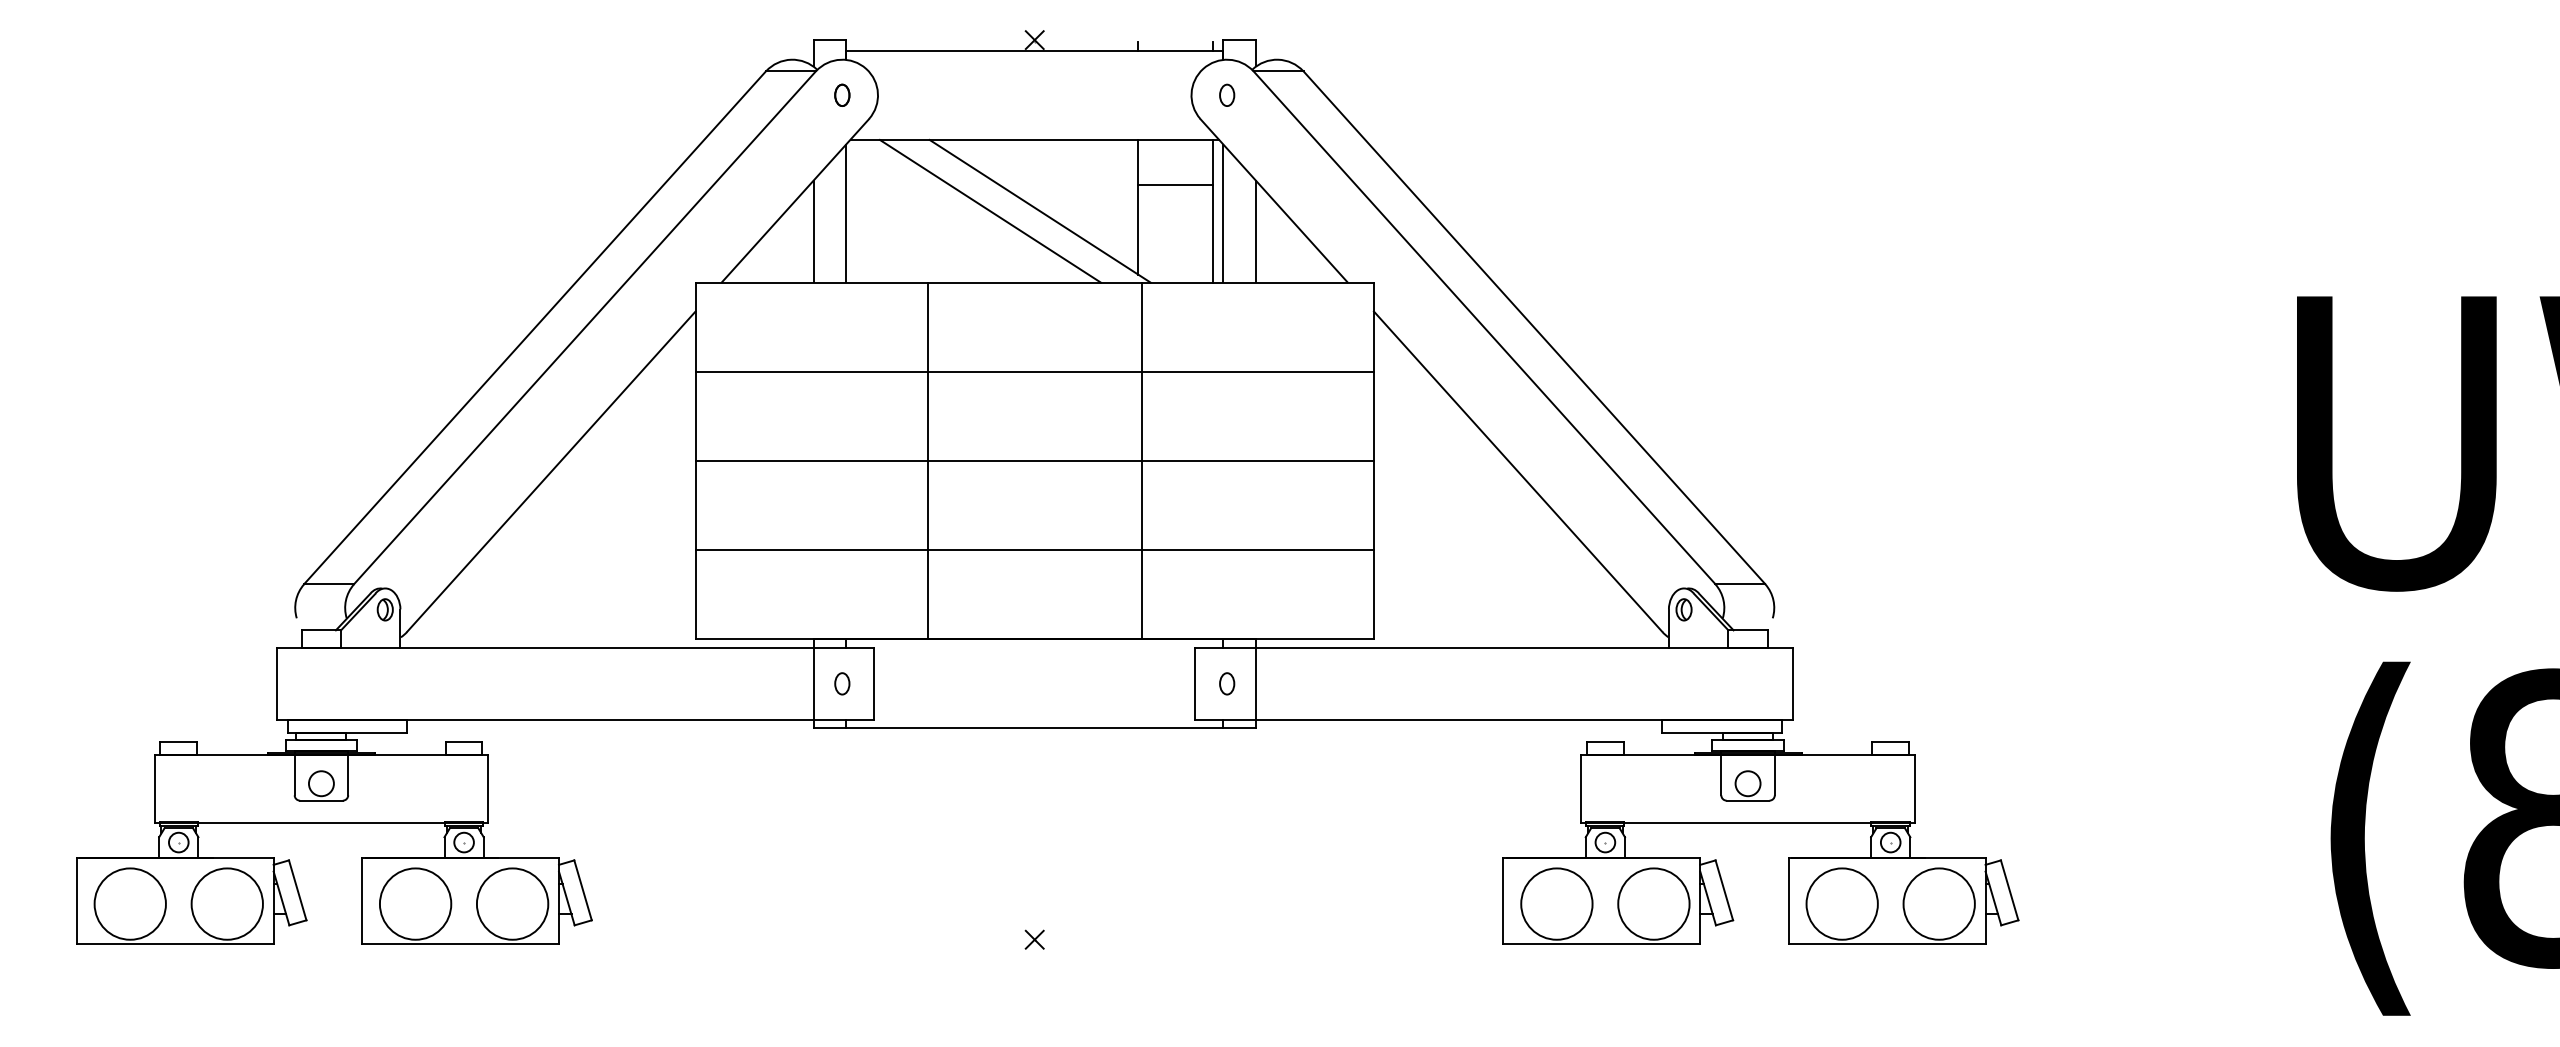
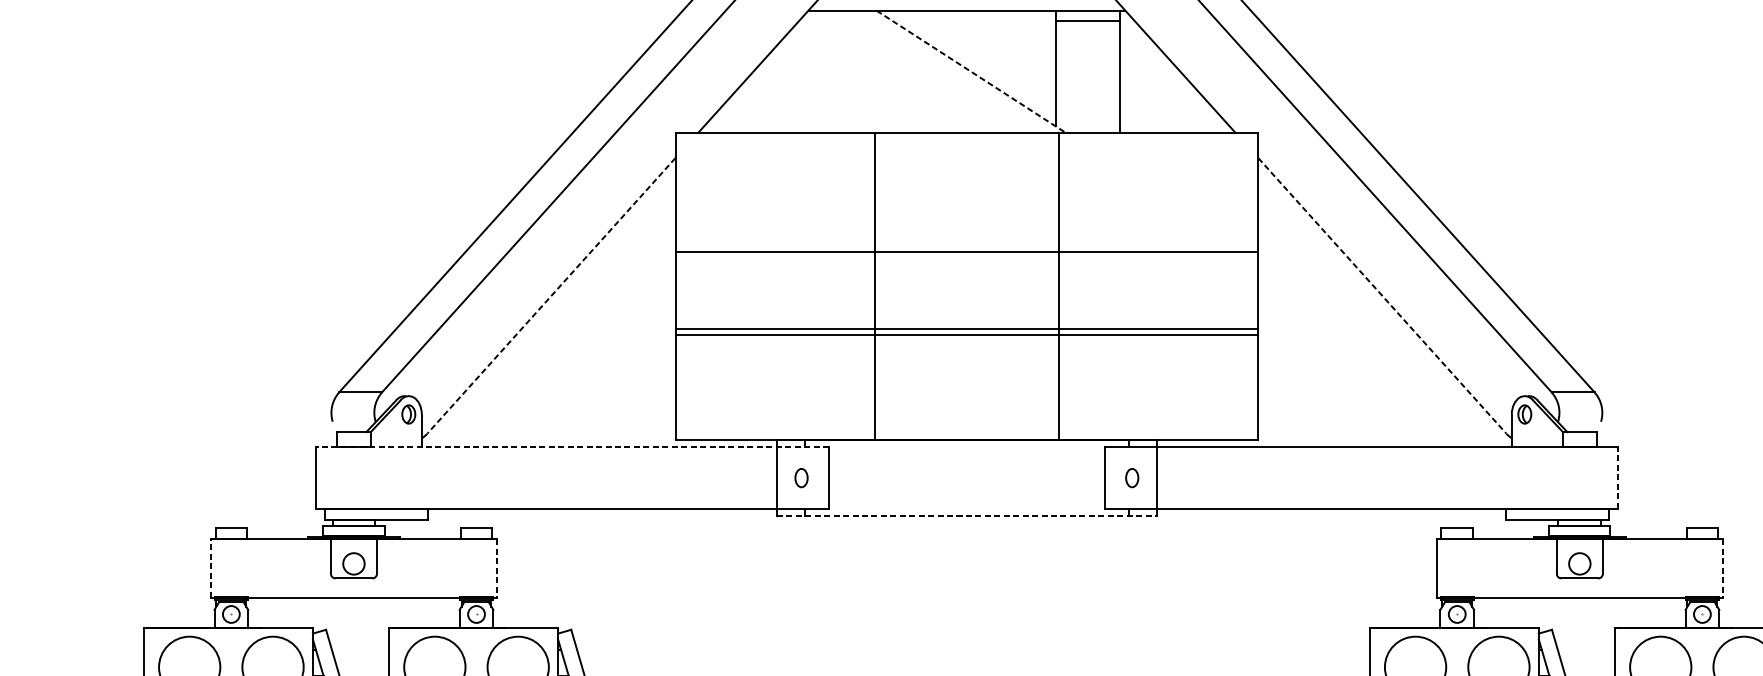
line: (1175, 184) -> (1087, 20), moved
line: (989, 210) -> (928, 71), removed
line: (1040, 211) -> (971, 72), solid -> dashed
line: (846, 213) -> (805, 73), removed
line: (1223, 213) -> (1129, 73), removed
line: (813, 231) -> (776, 89), removed
line: (1255, 231) -> (1156, 89), removed
line: (1034, 371) -> (966, 251), moved
line: (1034, 460) -> (966, 328), moved
line: (551, 472) -> (551, 296), solid -> dashed
line: (1518, 472) -> (1382, 296), solid -> dashed
line: (1034, 550) -> (966, 335), moved
line: (575, 648) -> (572, 447), solid -> dashed
line: (1792, 683) -> (1618, 477), solid -> dashed
line: (1035, 728) -> (967, 516), solid -> dashed
line: (154, 789) -> (210, 568), solid -> dashed
line: (488, 789) -> (497, 568), solid -> dashed
line: (1914, 789) -> (1722, 568), solid -> dashed

